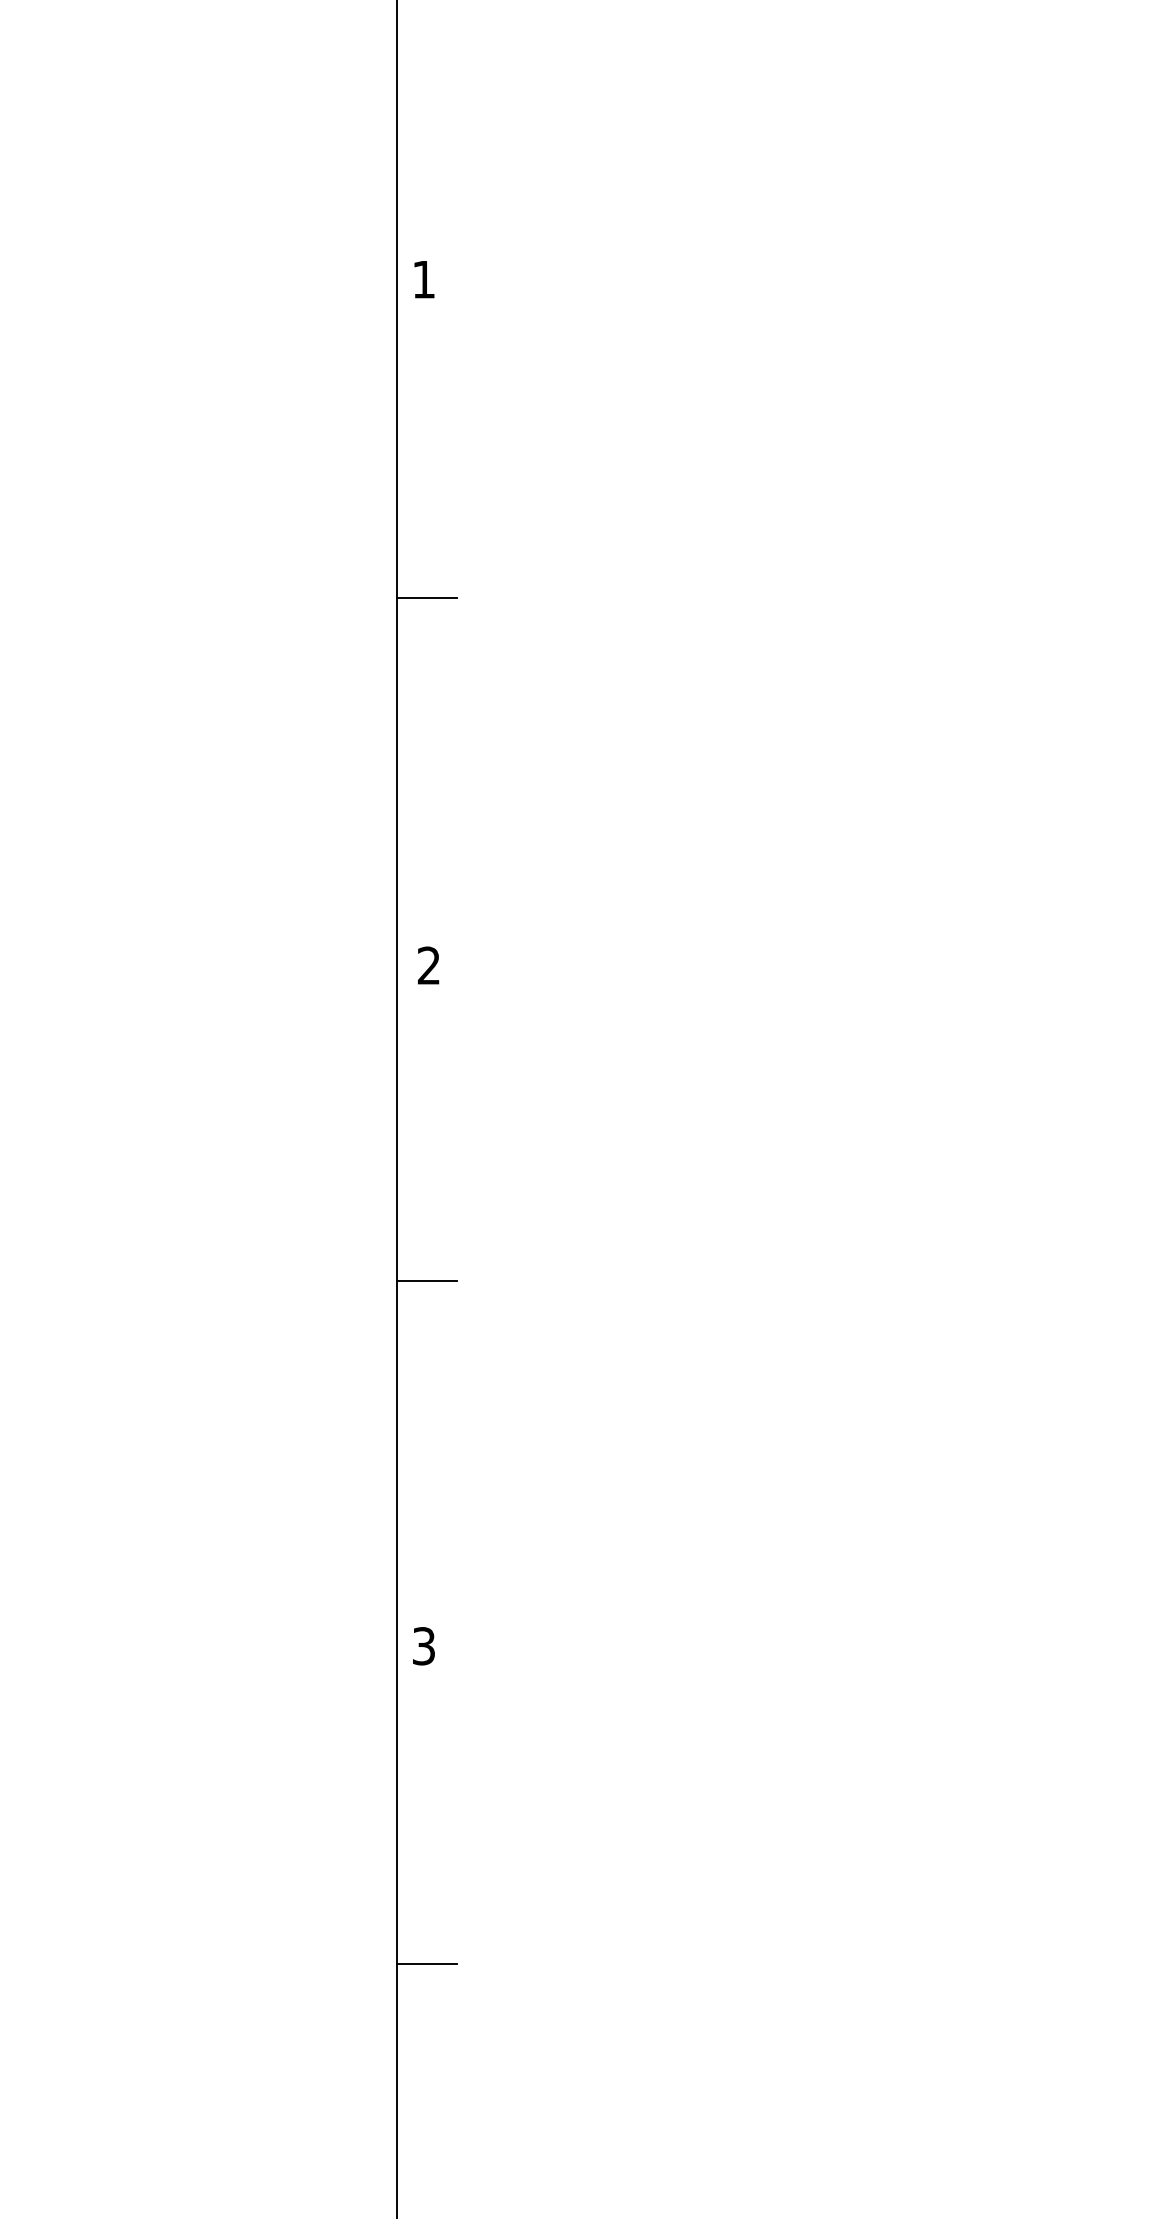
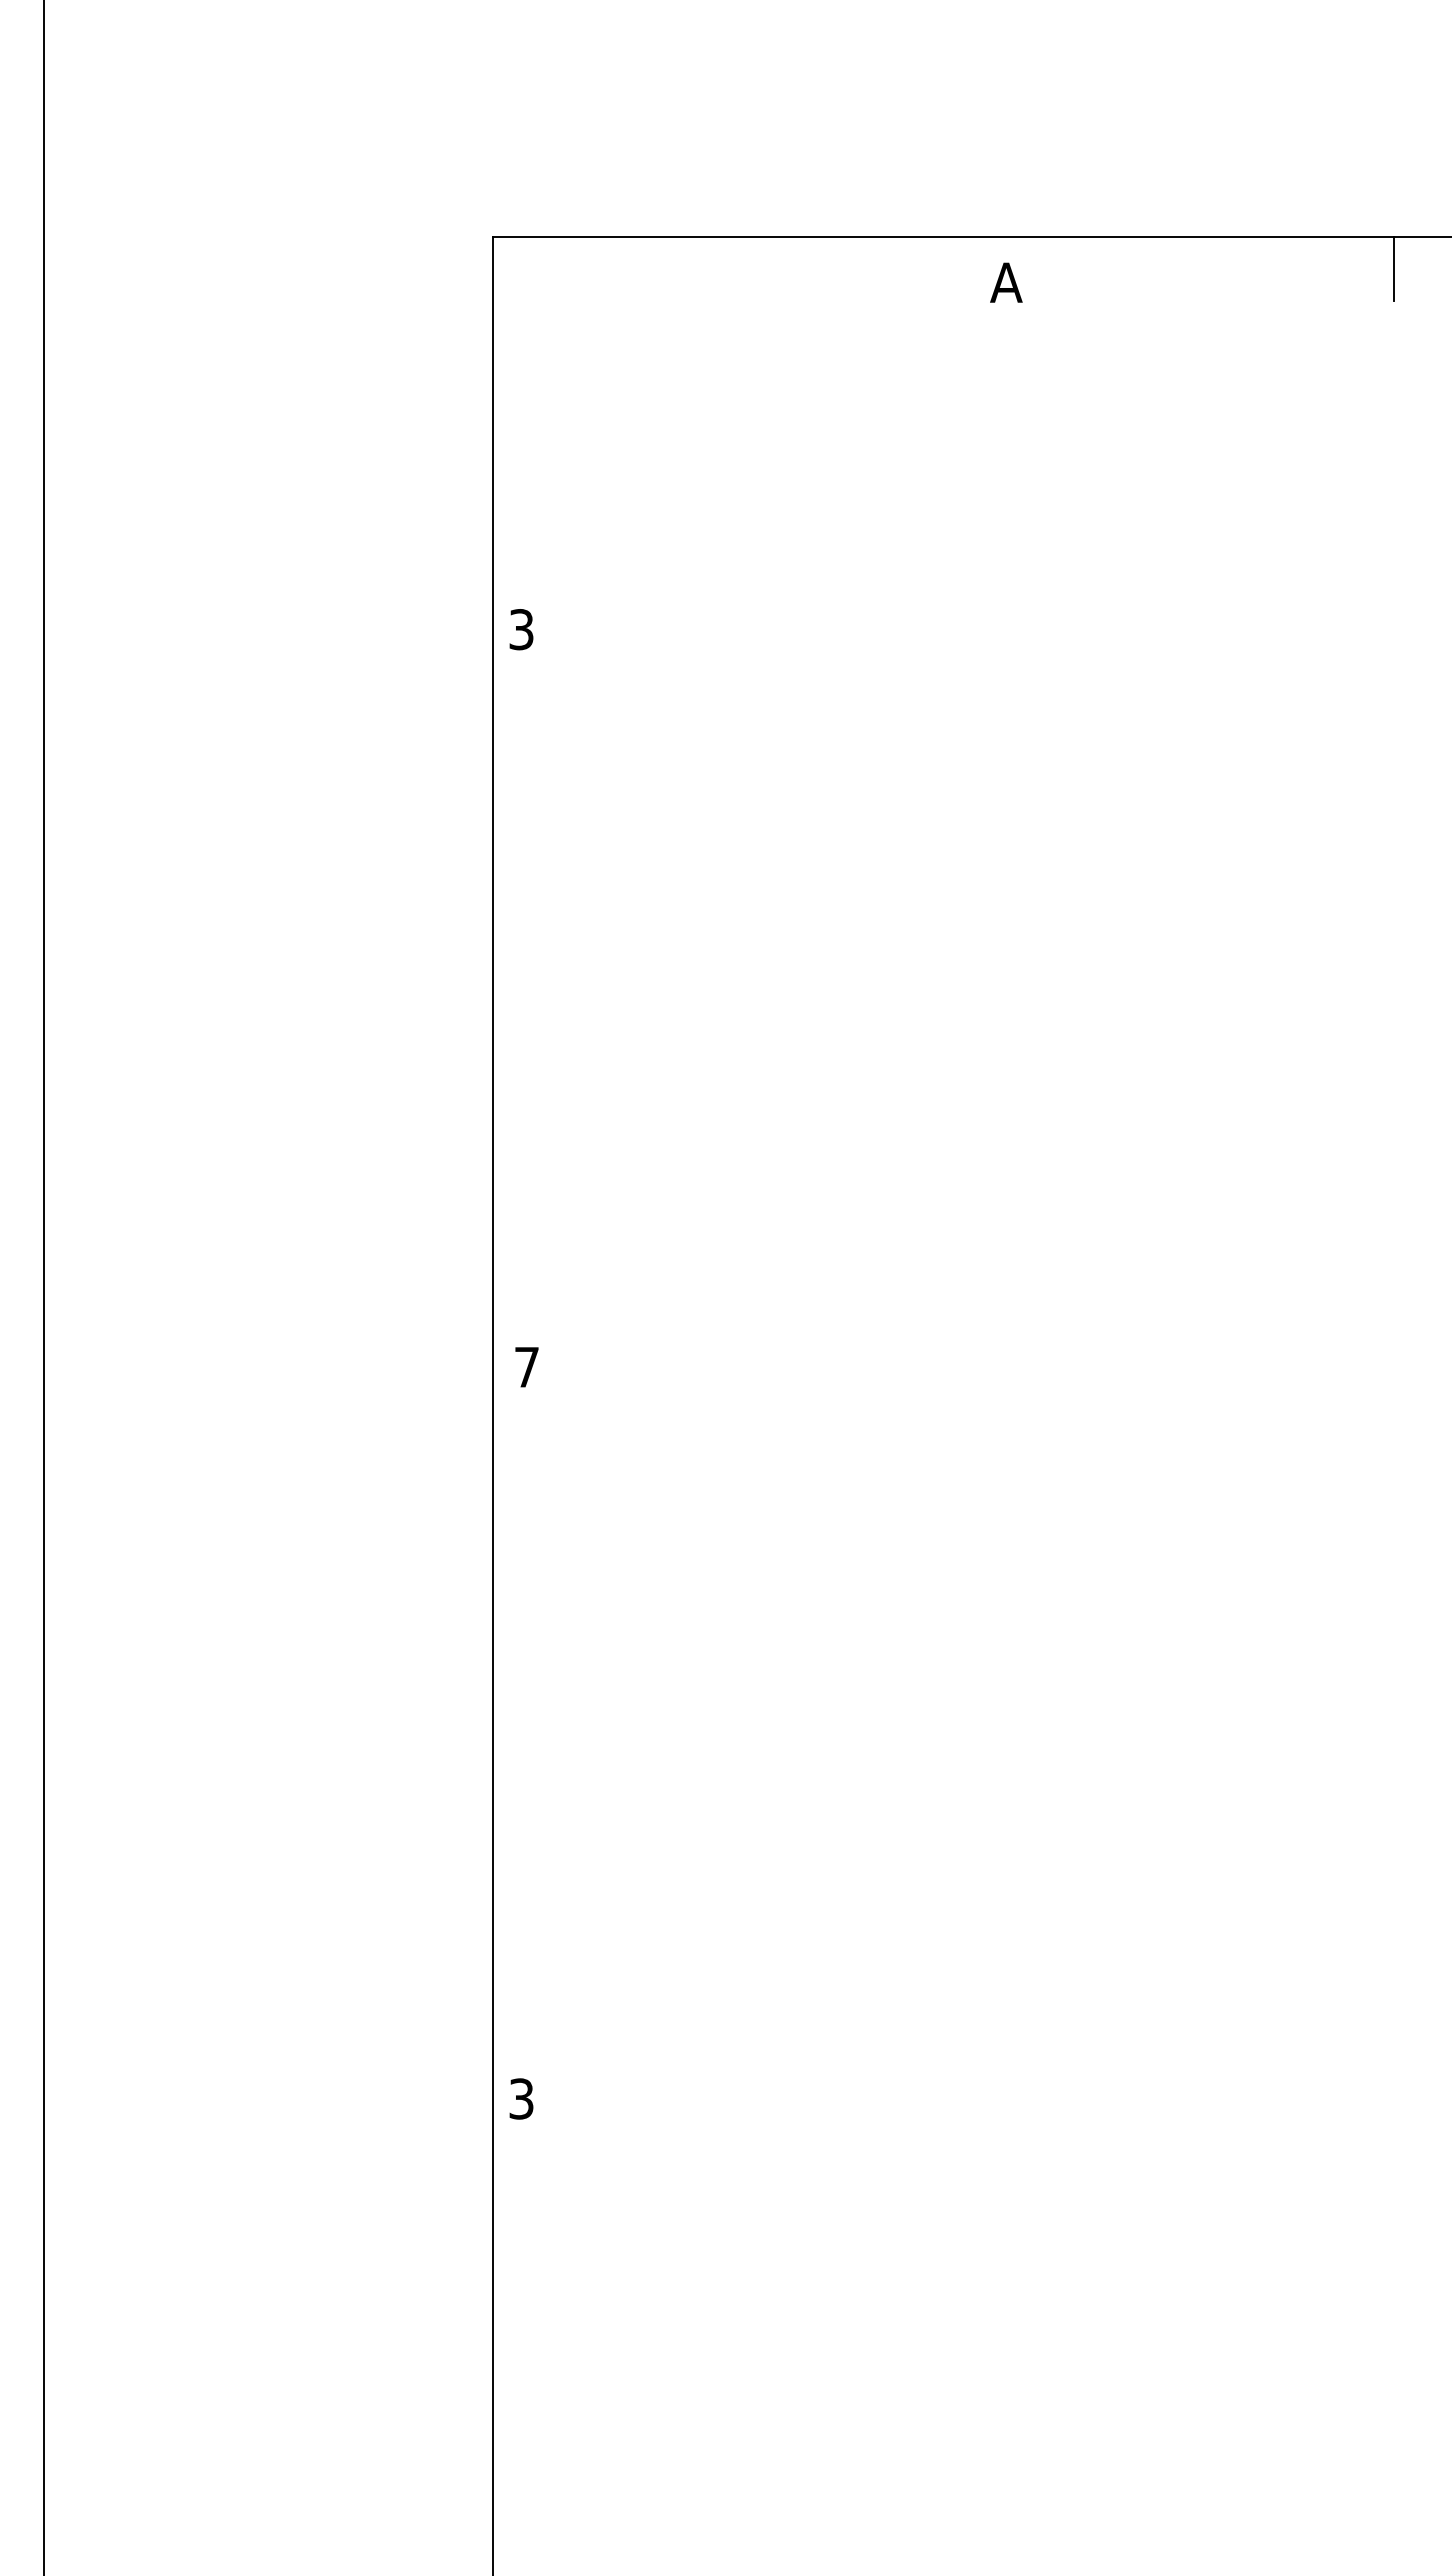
text: (423, 279) -> (521, 629), 1 -> 3
line: (426, 597) -> (524, 971), removed
text: (428, 964) -> (526, 1366), 2 -> 7
line: (426, 1281) -> (524, 1706), removed
line: (426, 1963) -> (524, 2440), removed

